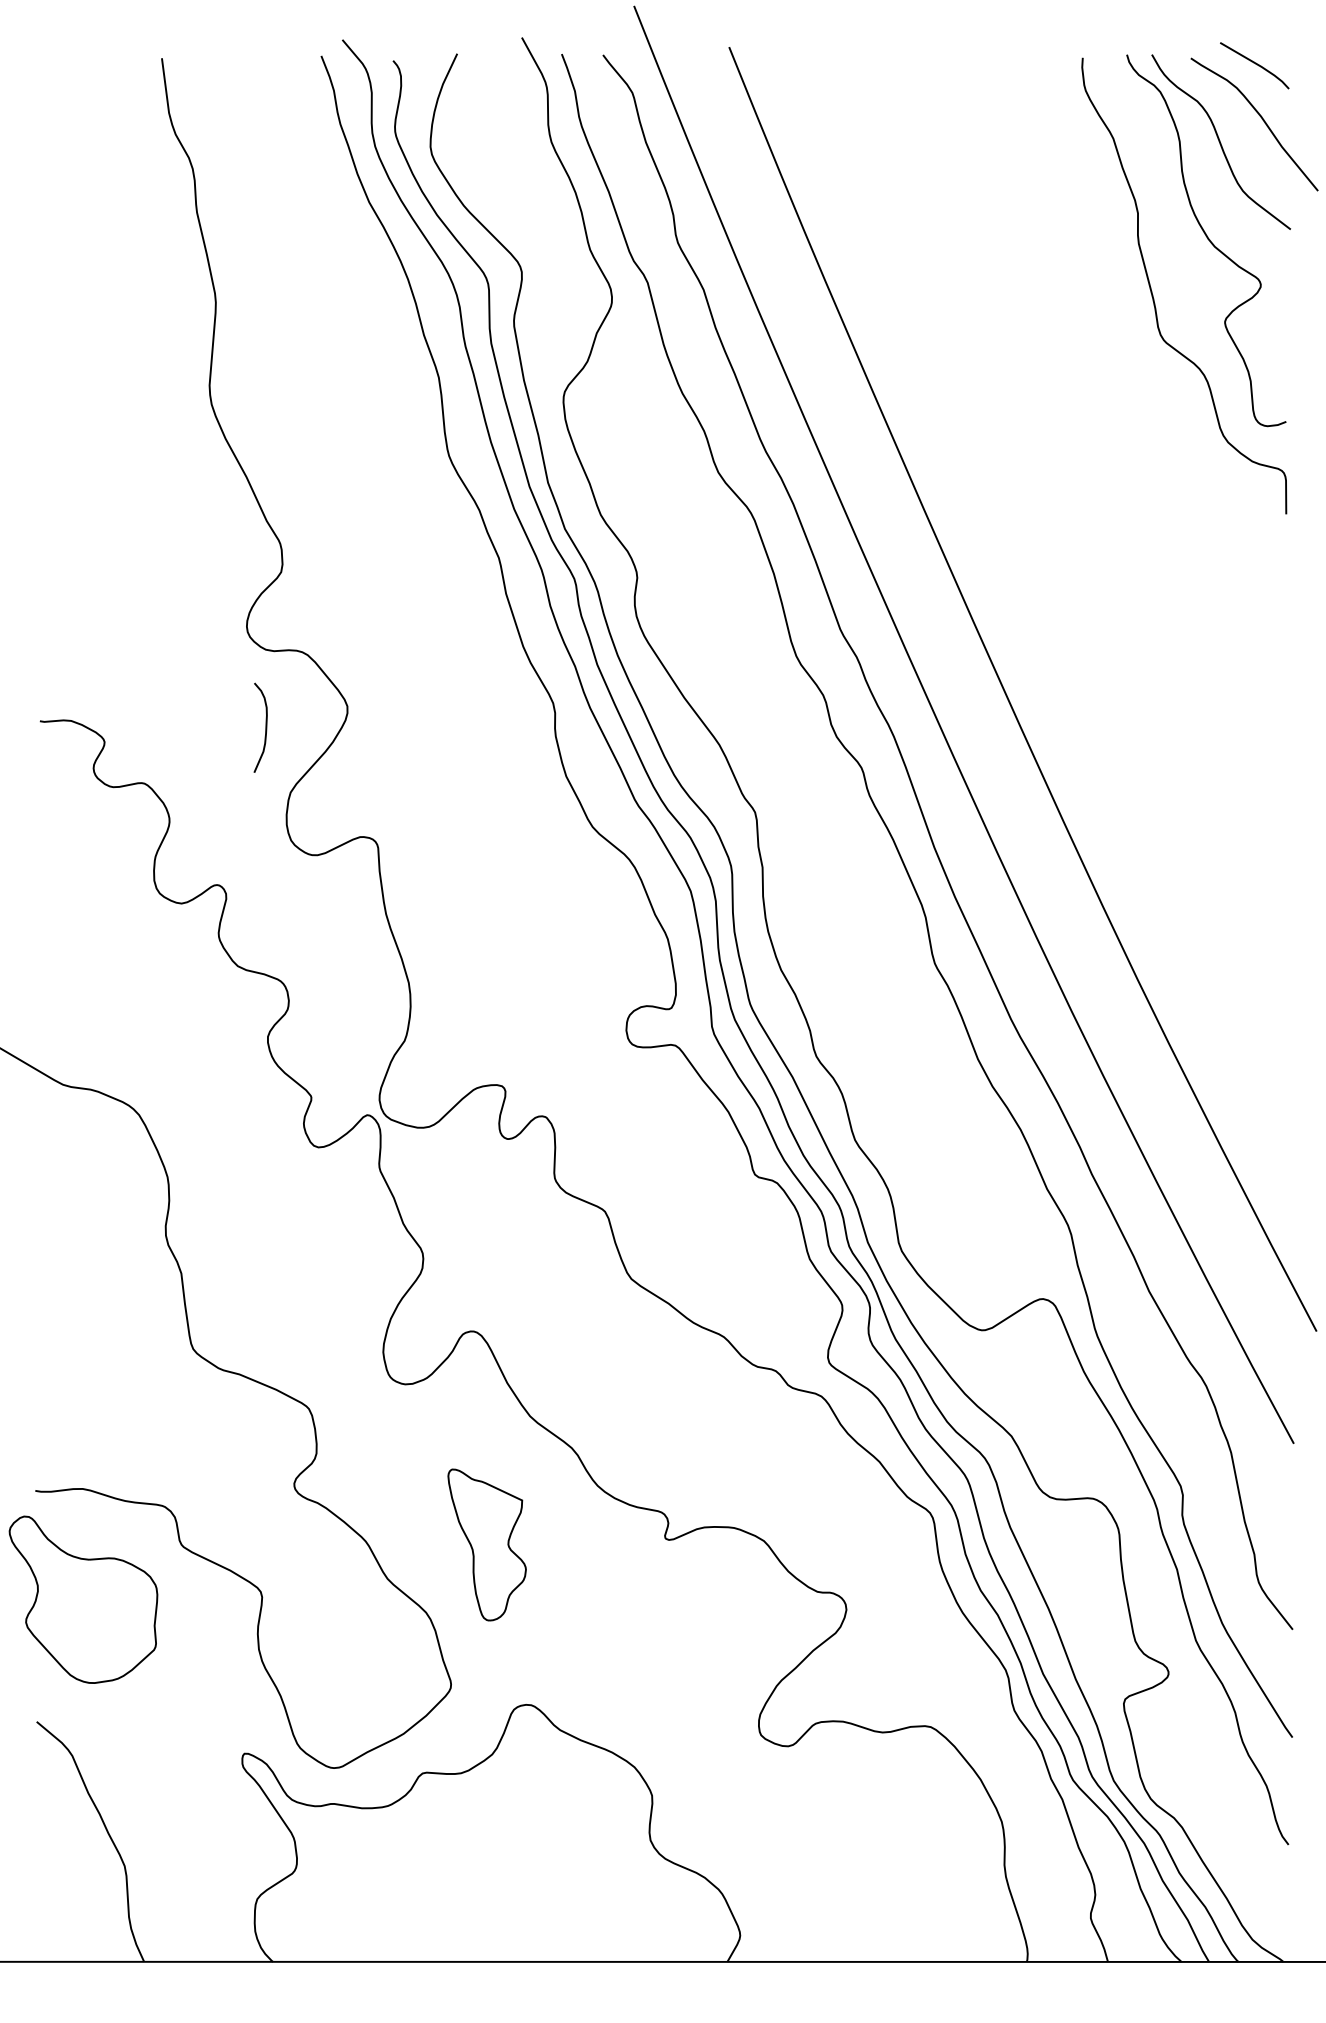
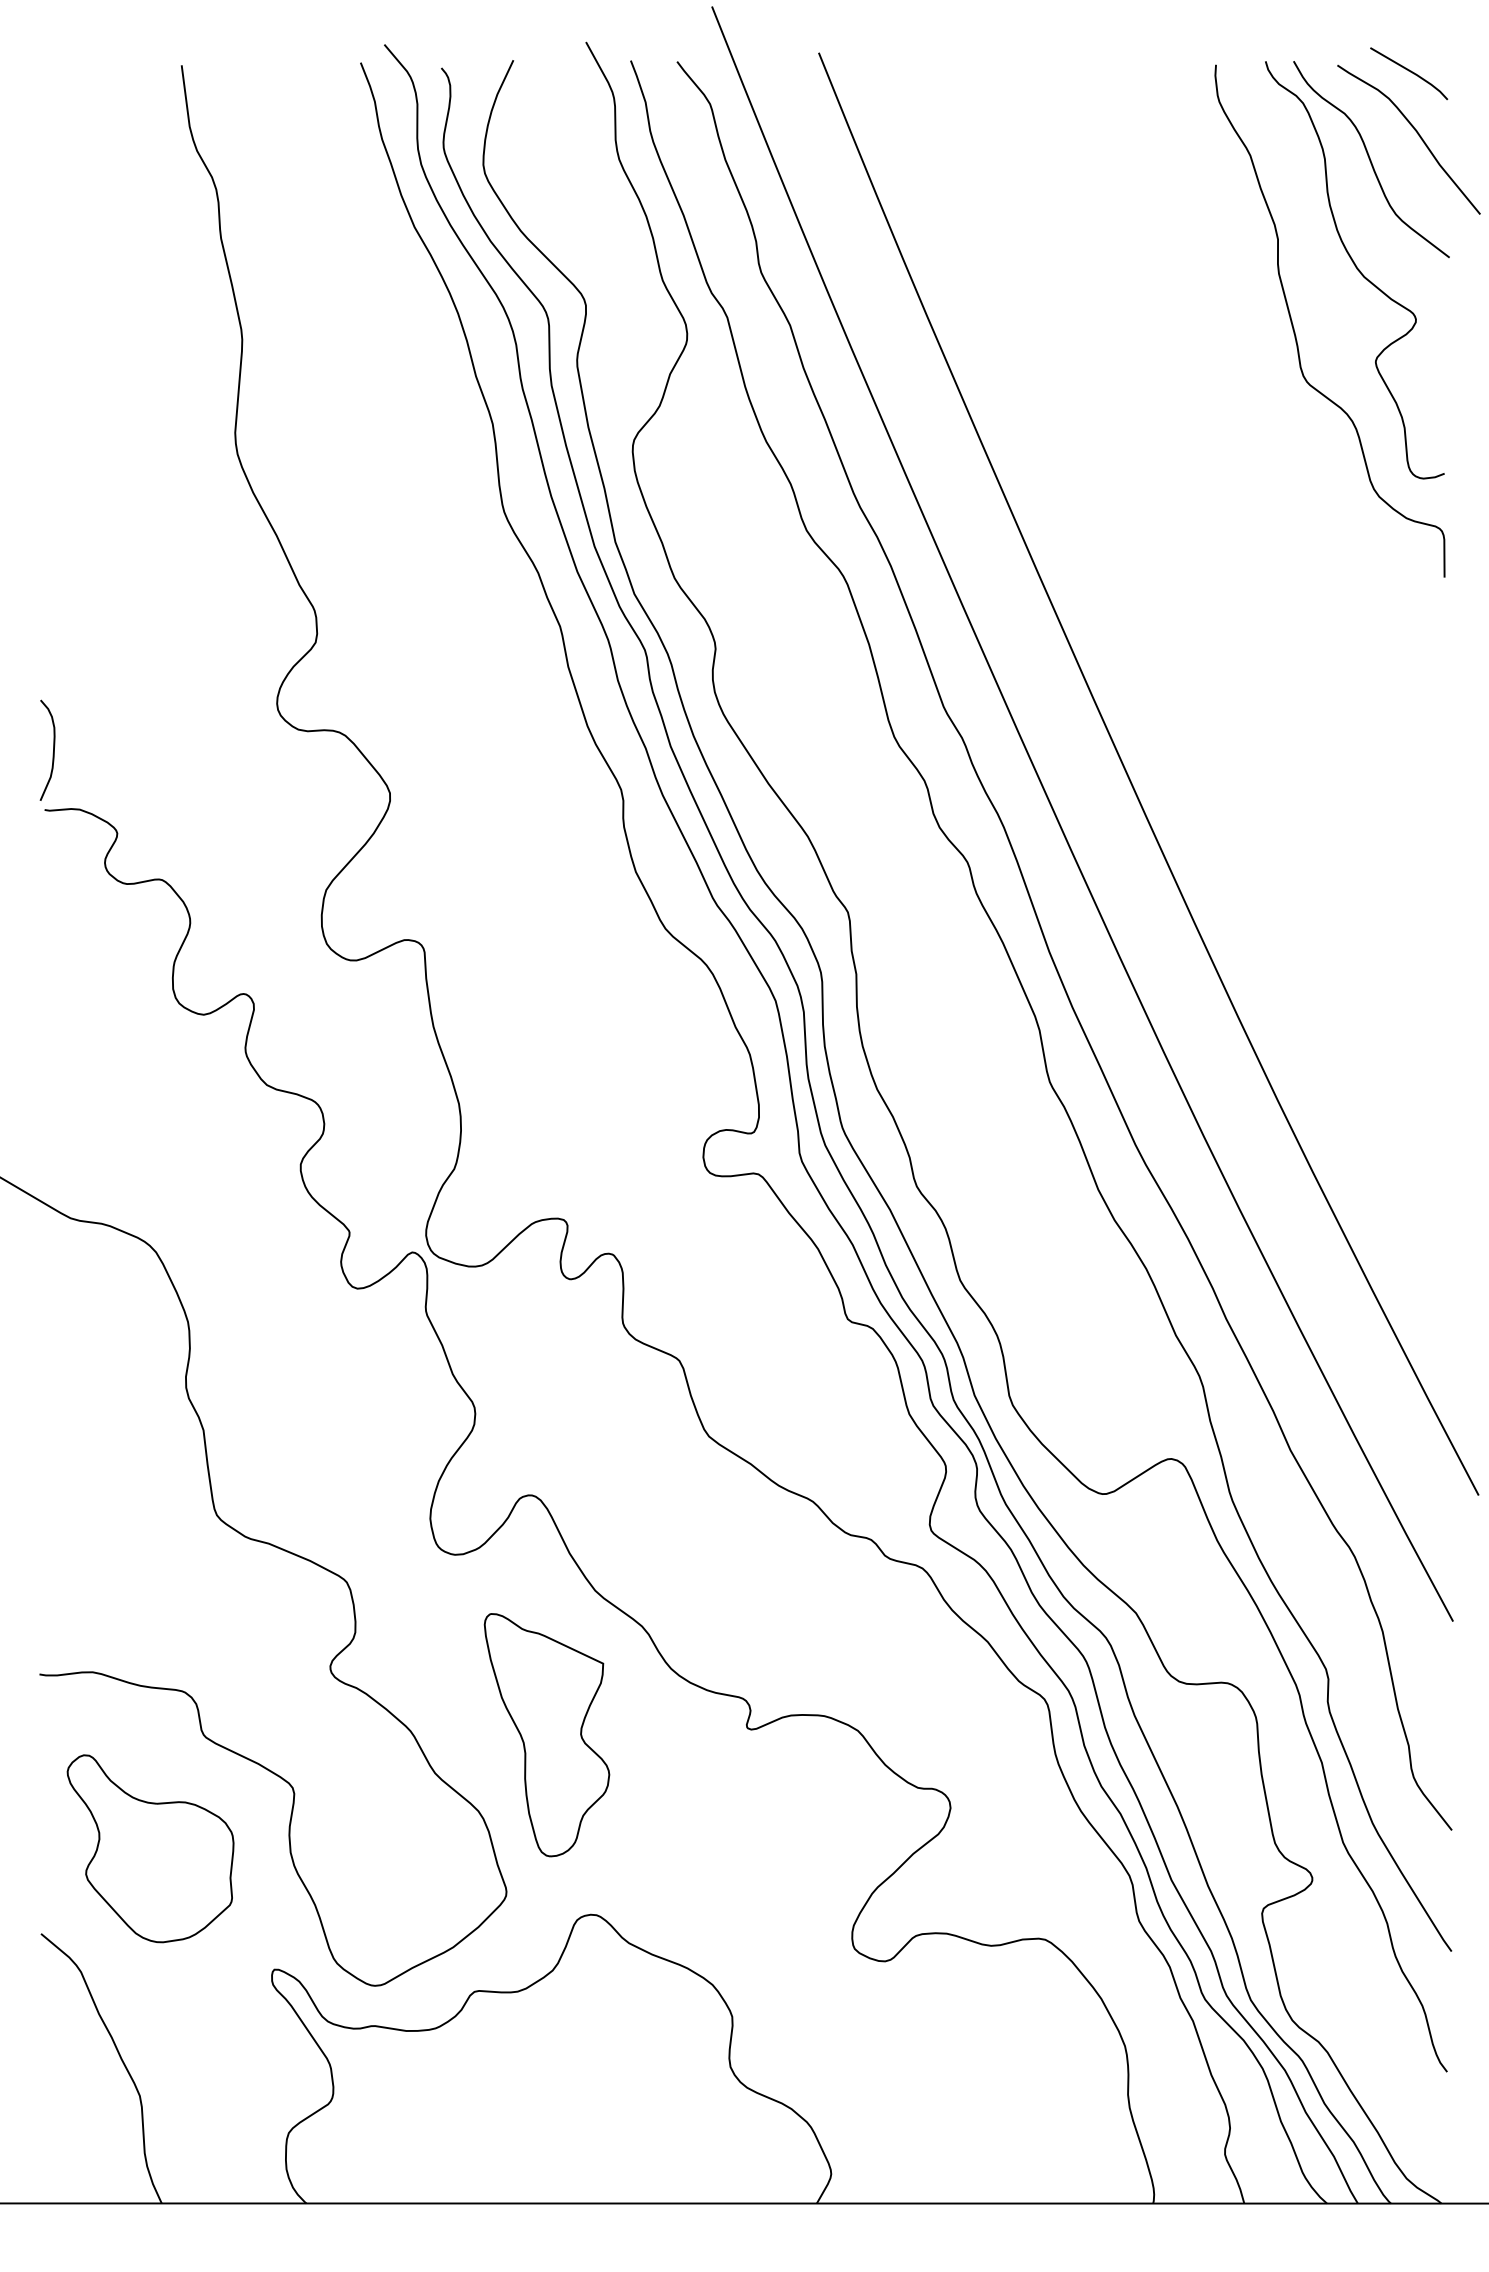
curve: (265, 727) -> (53, 749), moved
part: (486, 1545) -> (546, 1735), size x1.43
part: (83, 1599) -> (150, 1848), moved

